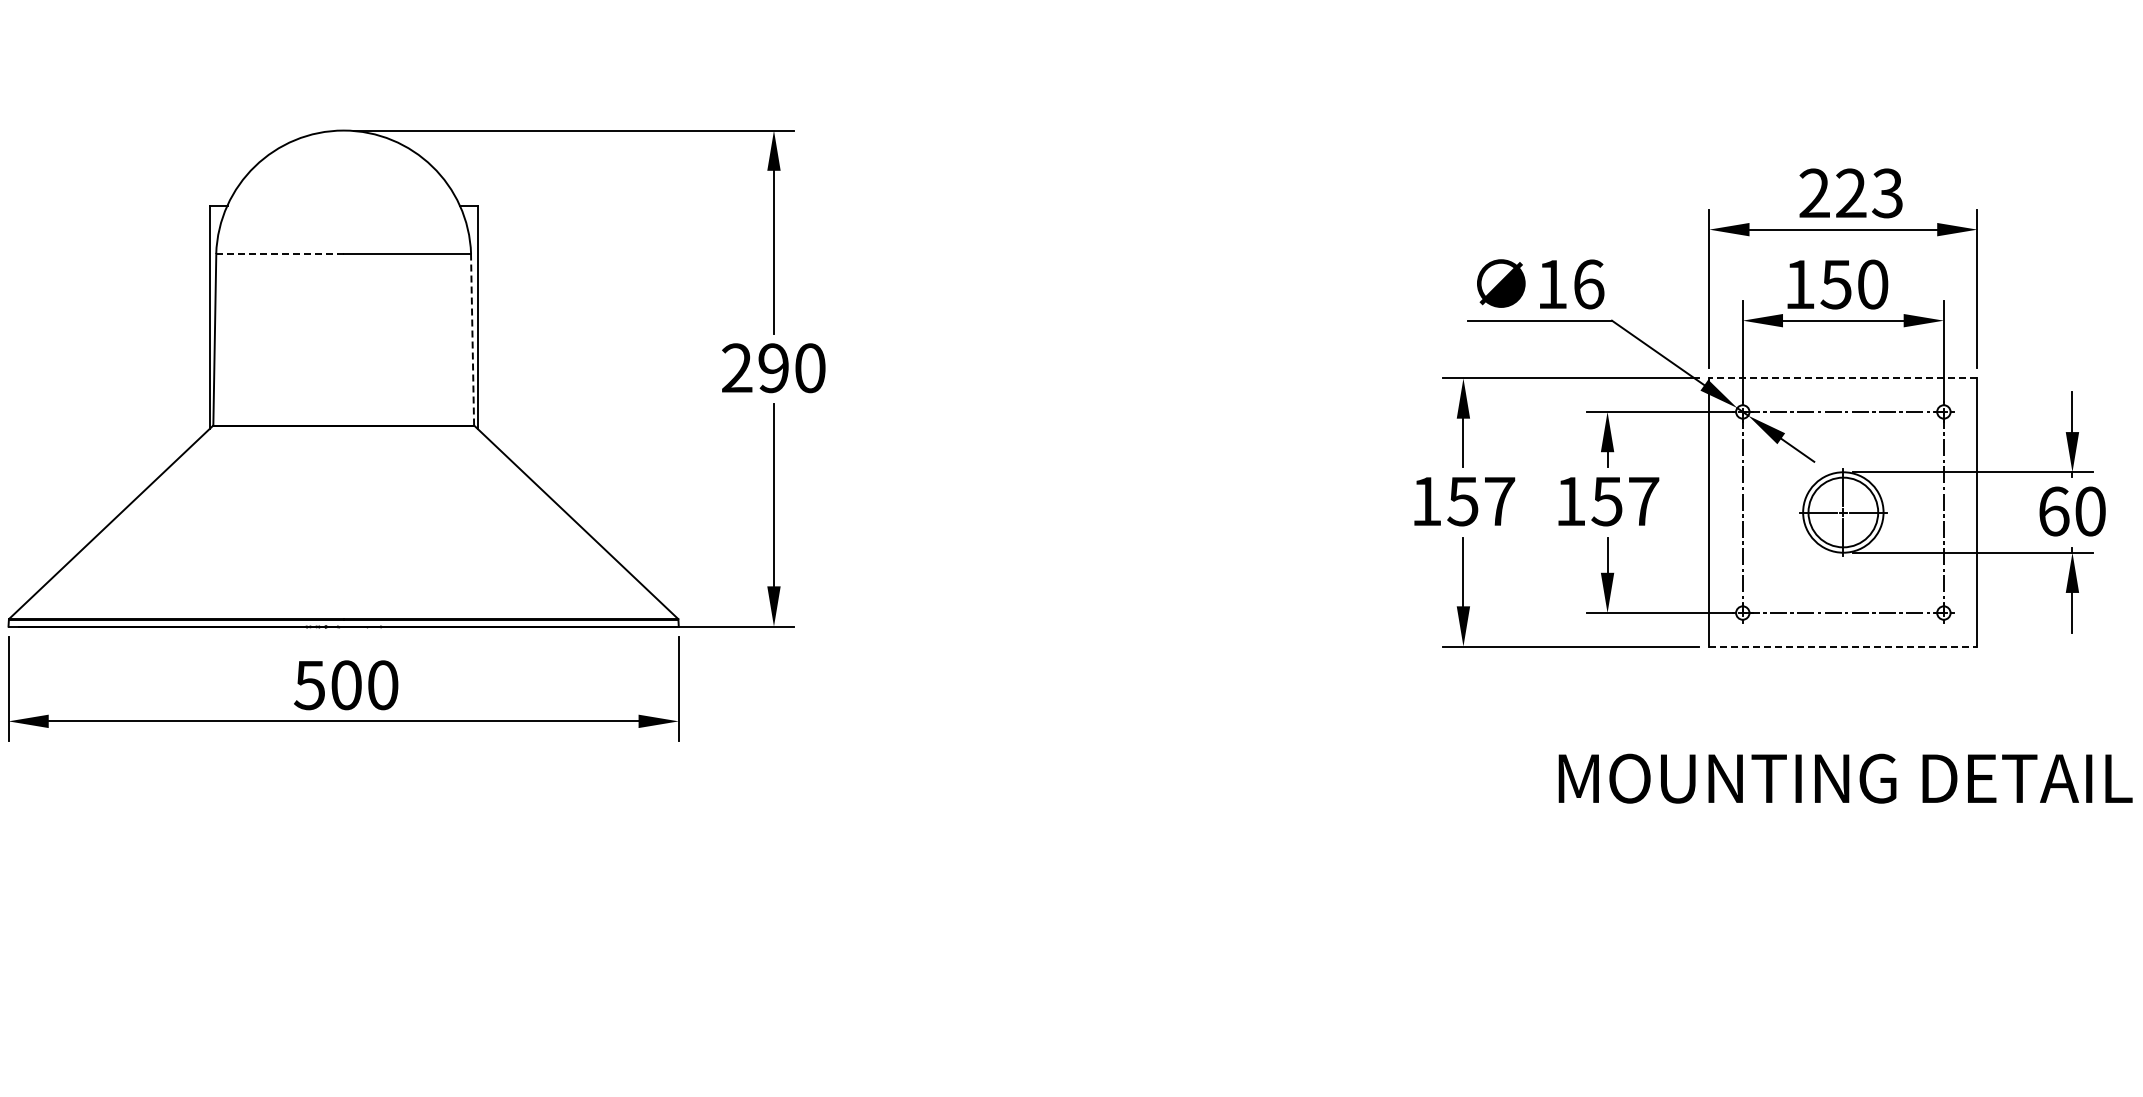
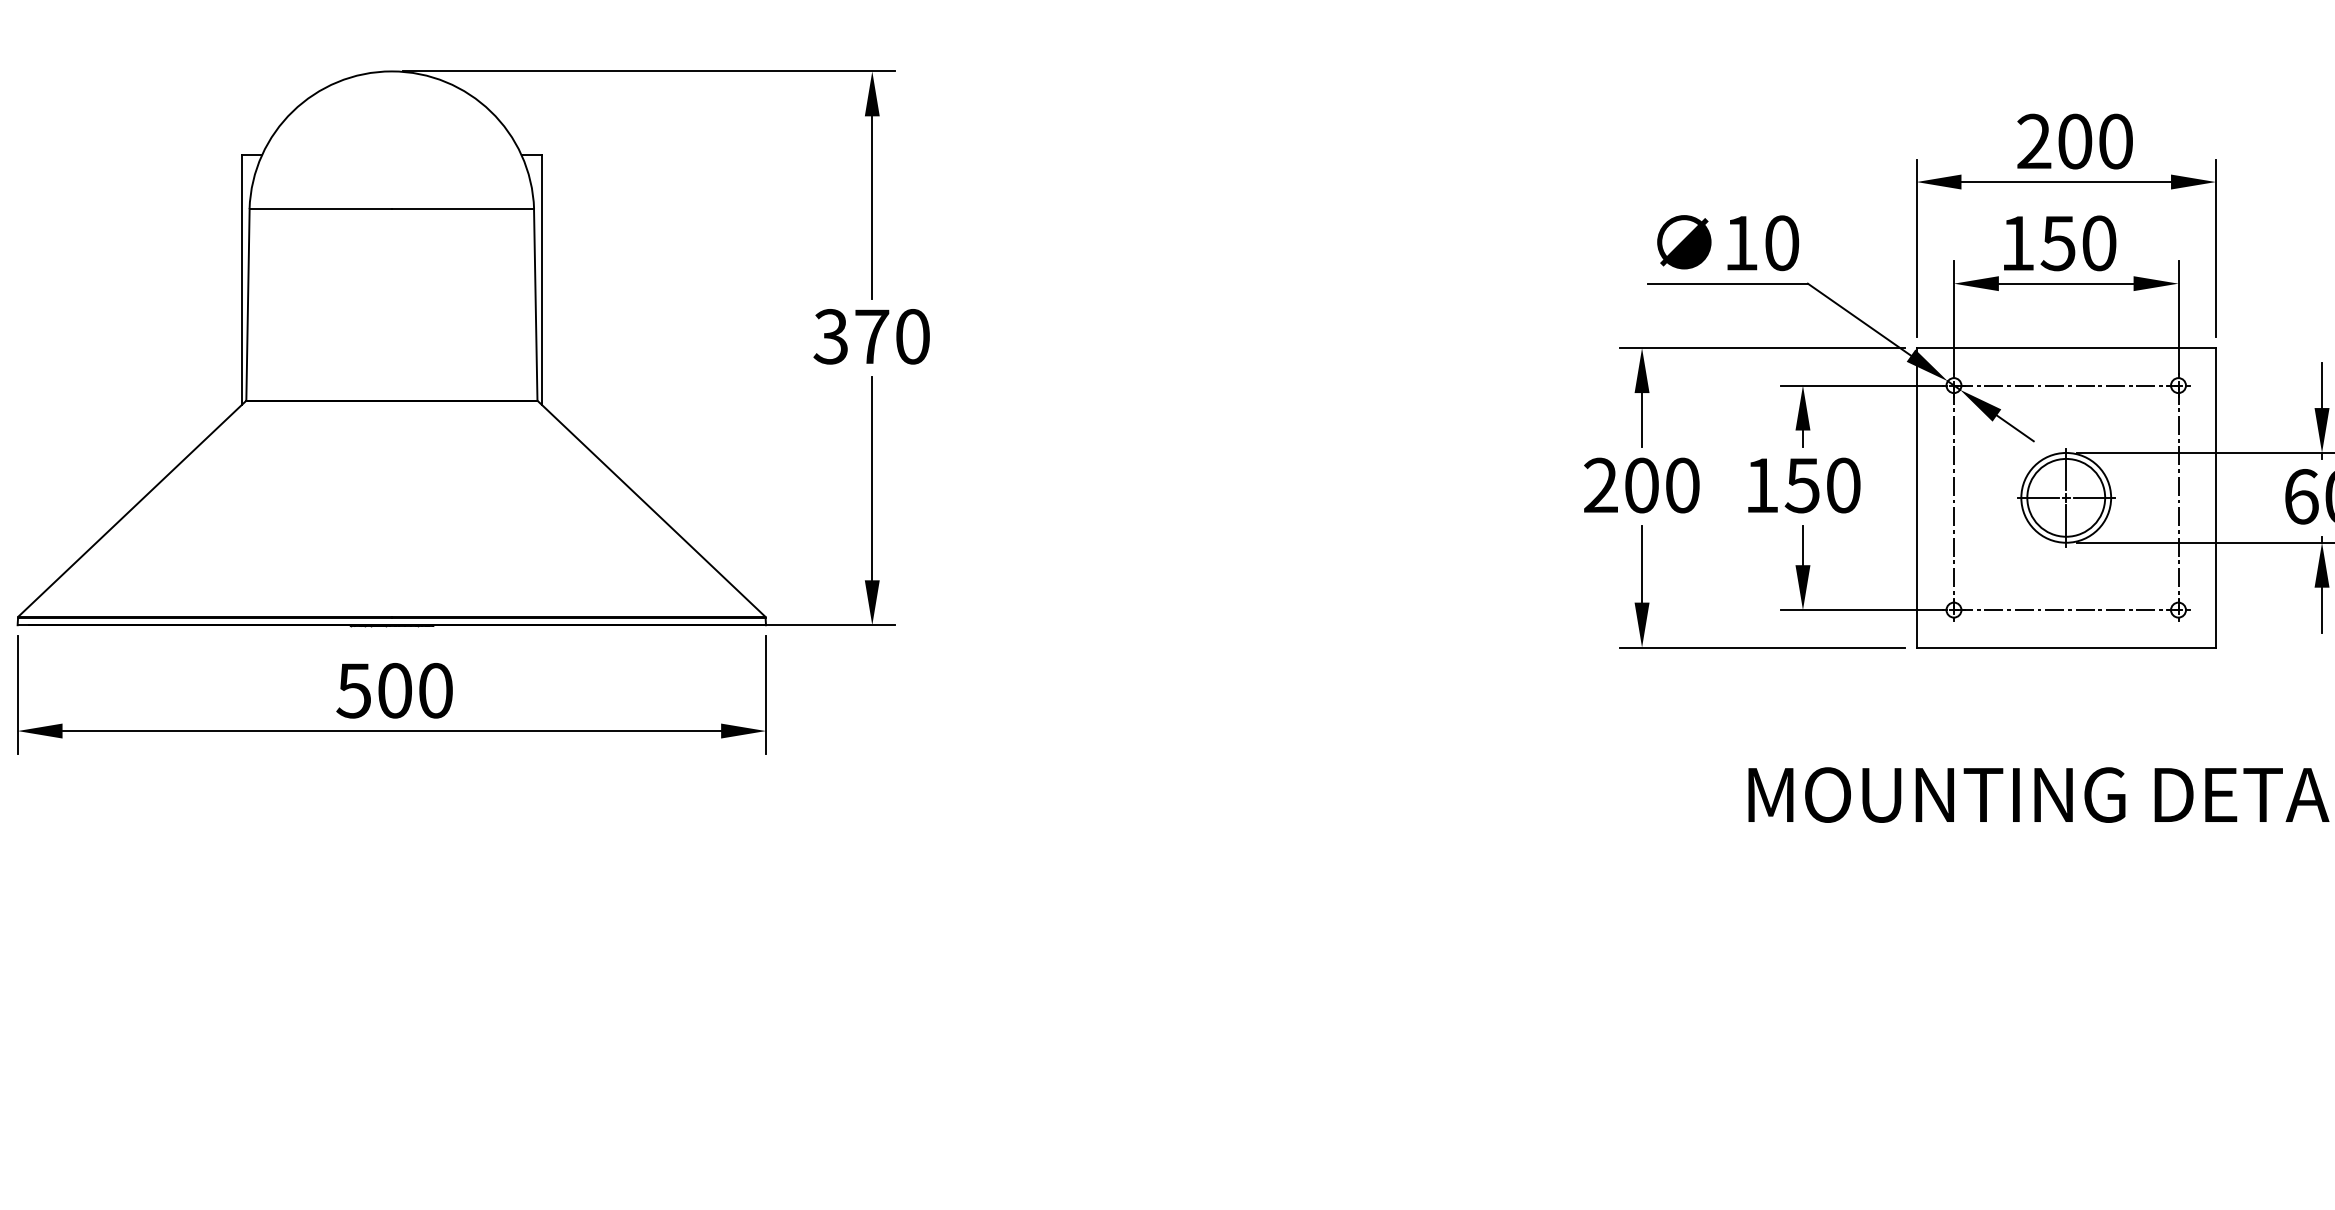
text: (1869, 193) -> (2095, 141), 223 -> 200
line: (279, 253) -> (320, 208), dashed -> solid
text: (1589, 284) -> (1782, 243), 16 -> 10
line: (472, 339) -> (535, 304), dashed -> solid
text: (755, 368) -> (851, 337), 290 -> 370
line: (1842, 378) -> (2065, 348), dashed -> solid
text: (1463, 501) -> (1642, 485), 157 -> 200
text: (1644, 501) -> (1844, 485), 157 -> 150
line: (1843, 646) -> (2066, 647), dashed -> solid

